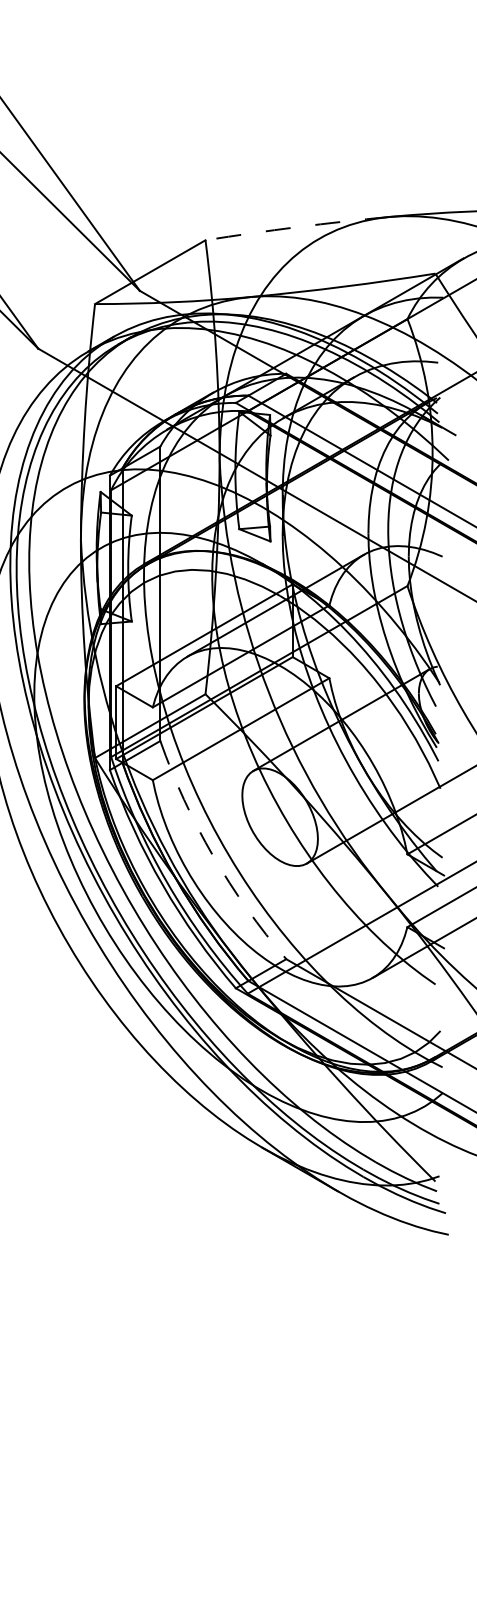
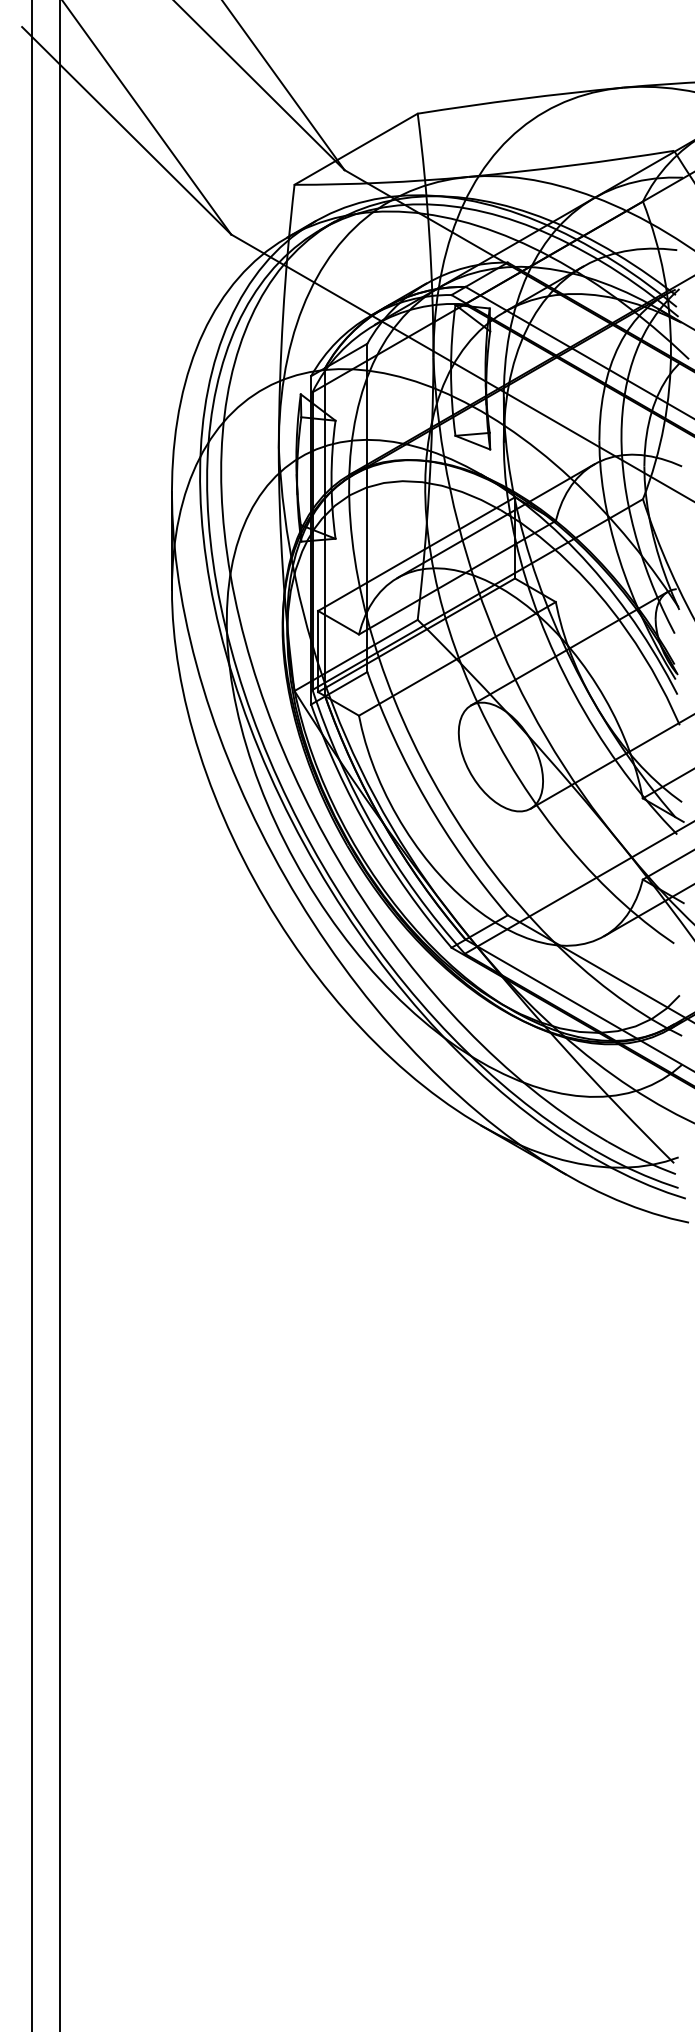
arc: (297, 227) -> (520, 99), dashed -> solid
arc: (213, 856) -> (426, 800), dashed -> solid

